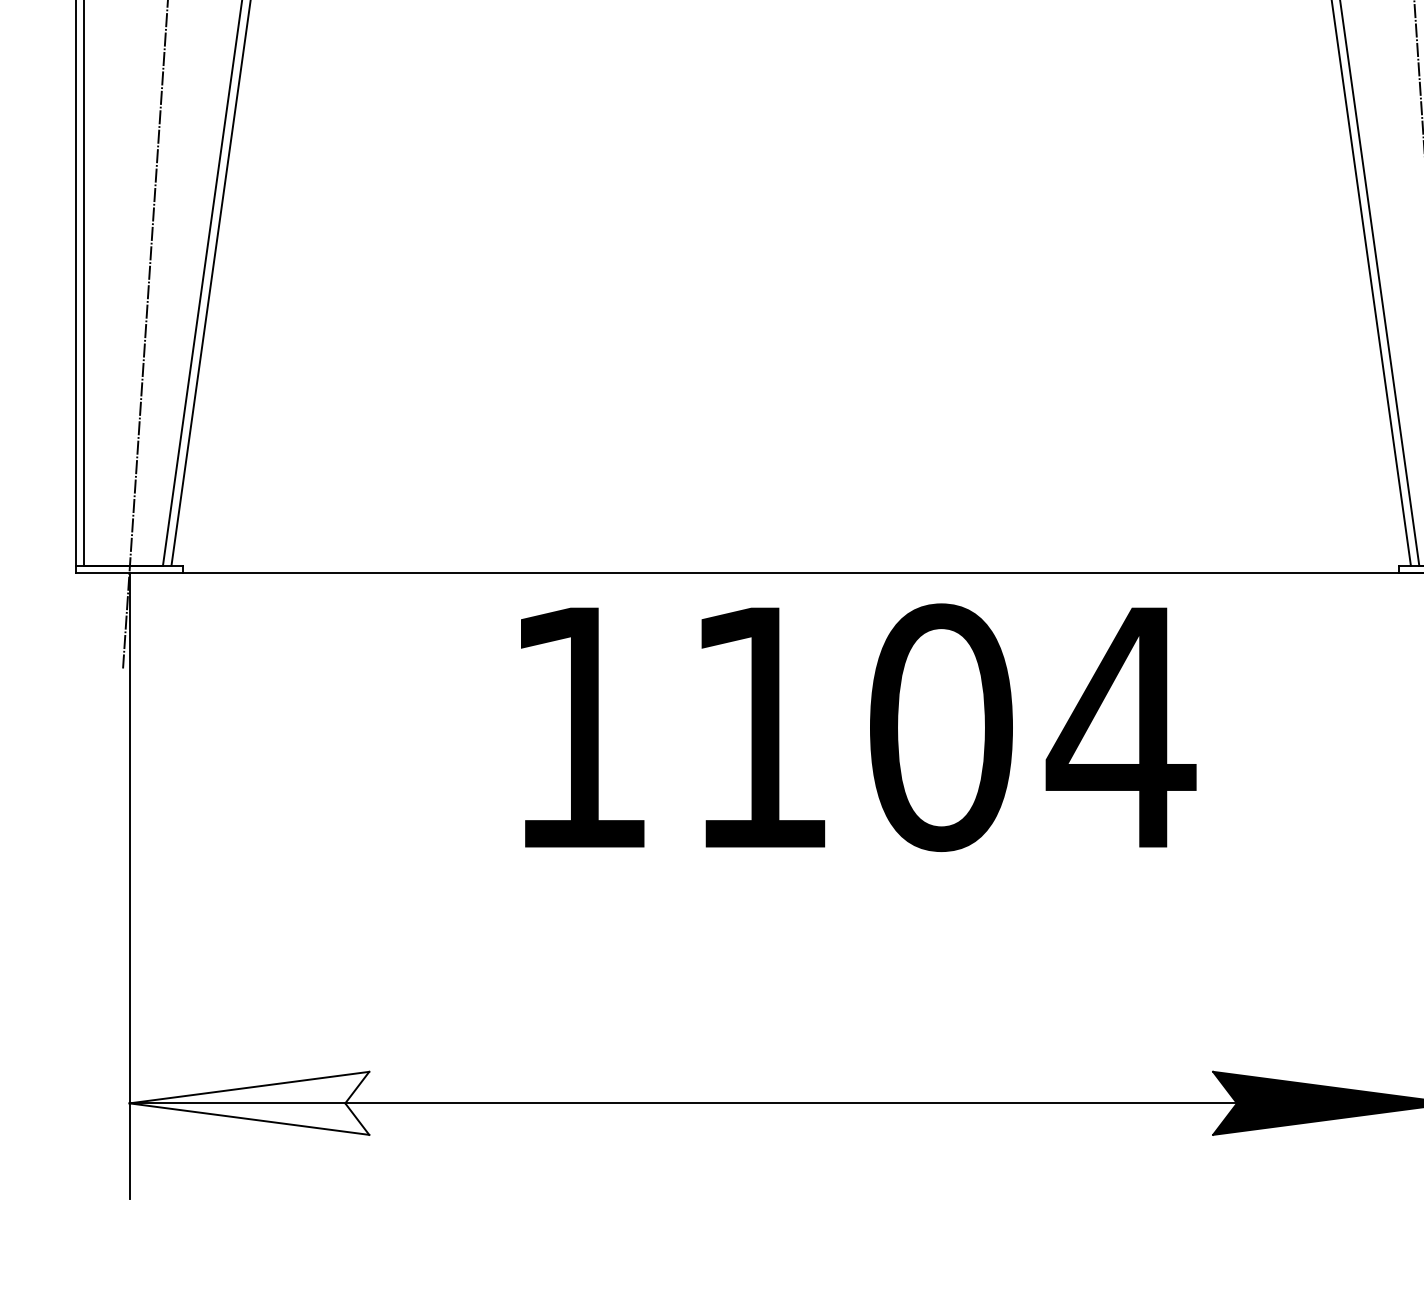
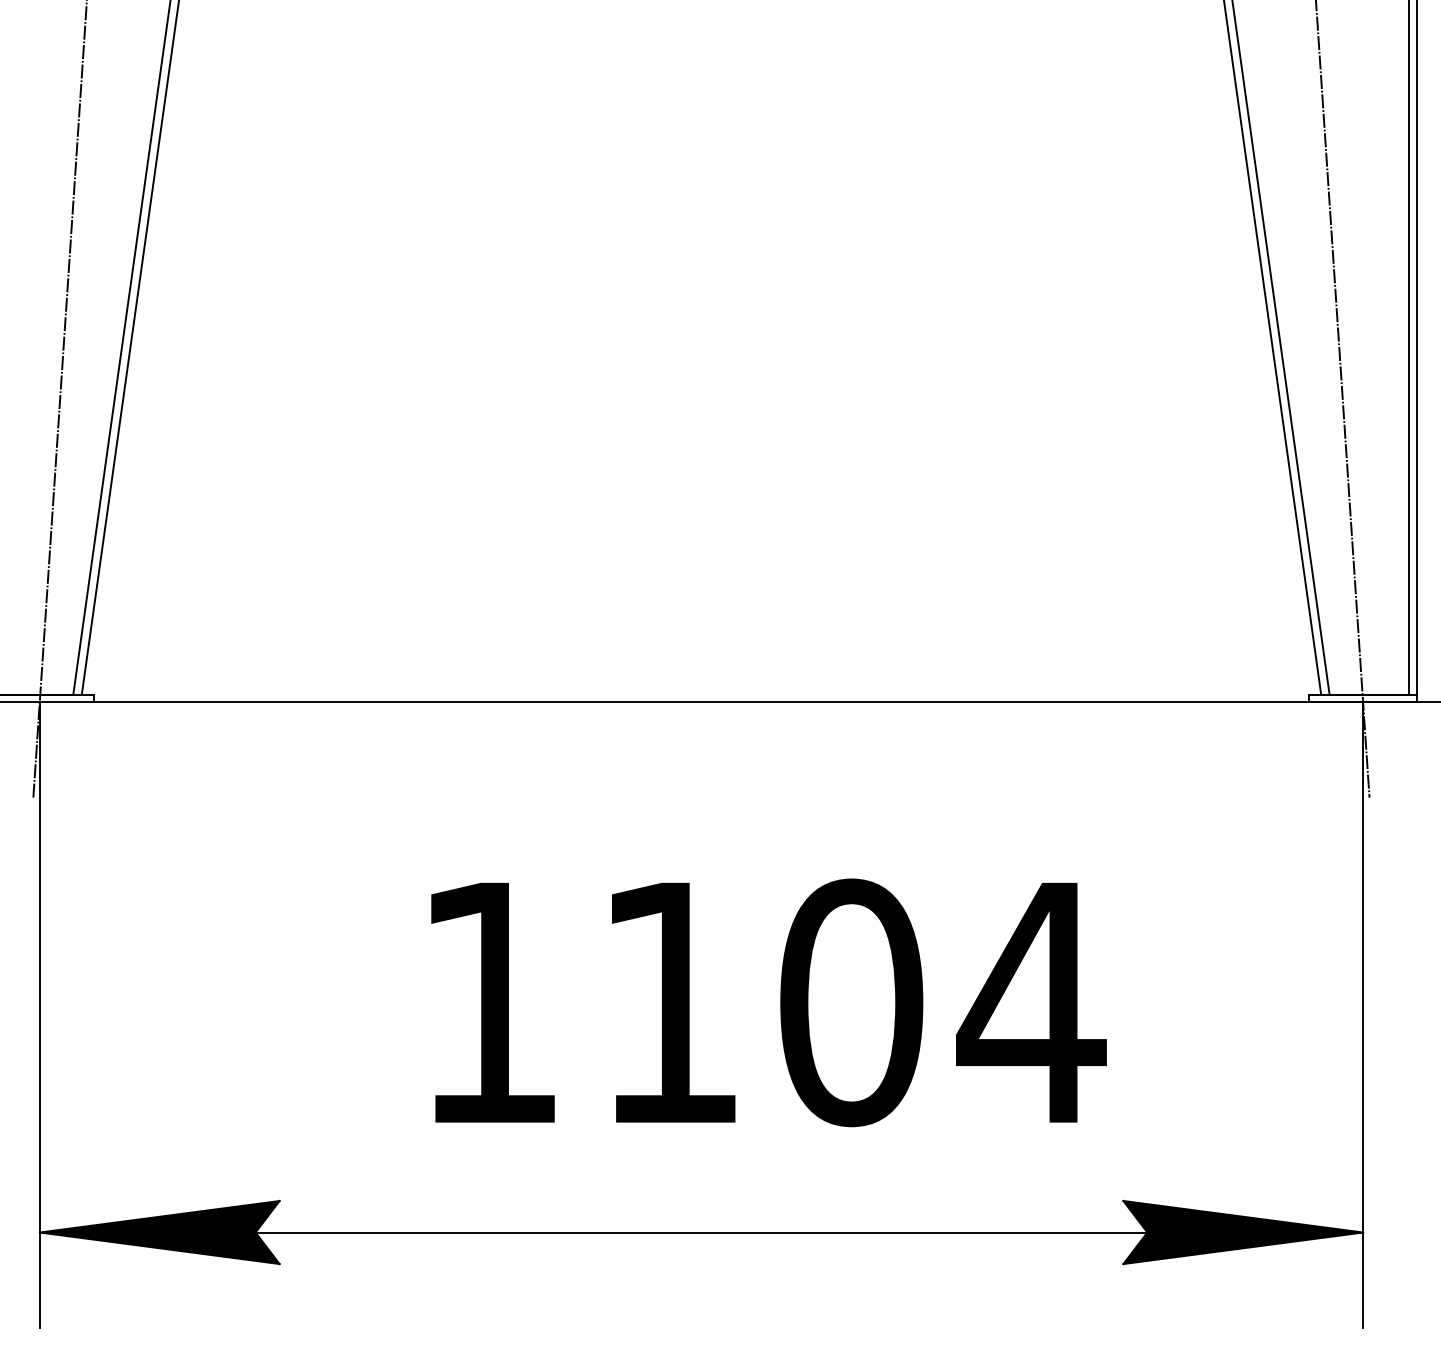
text: (858, 727) -> (768, 1002), moved
fill: (249, 1103) -> (159, 1232), added

